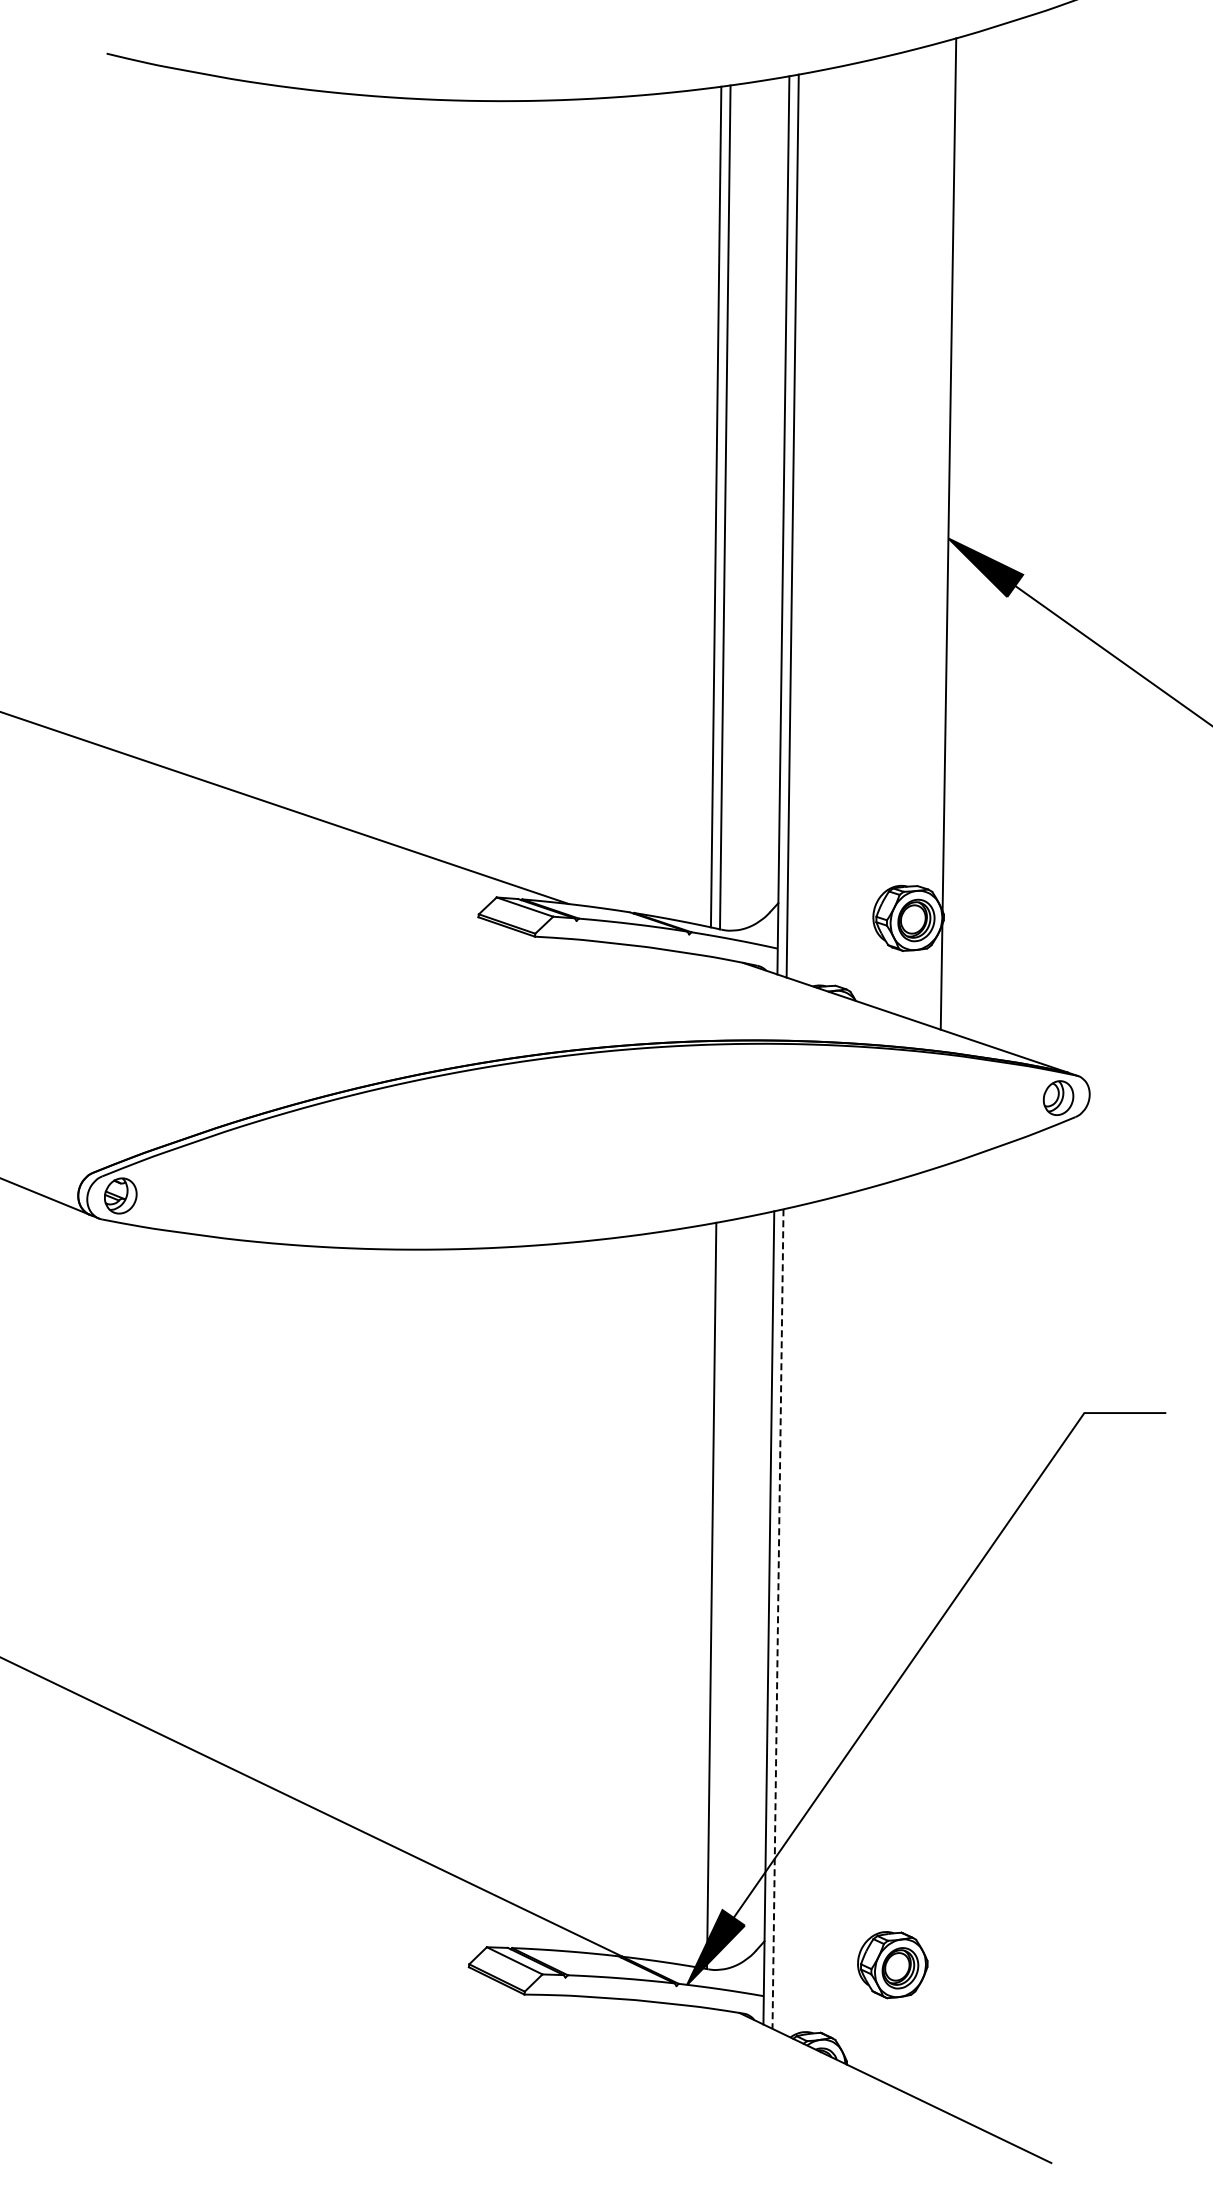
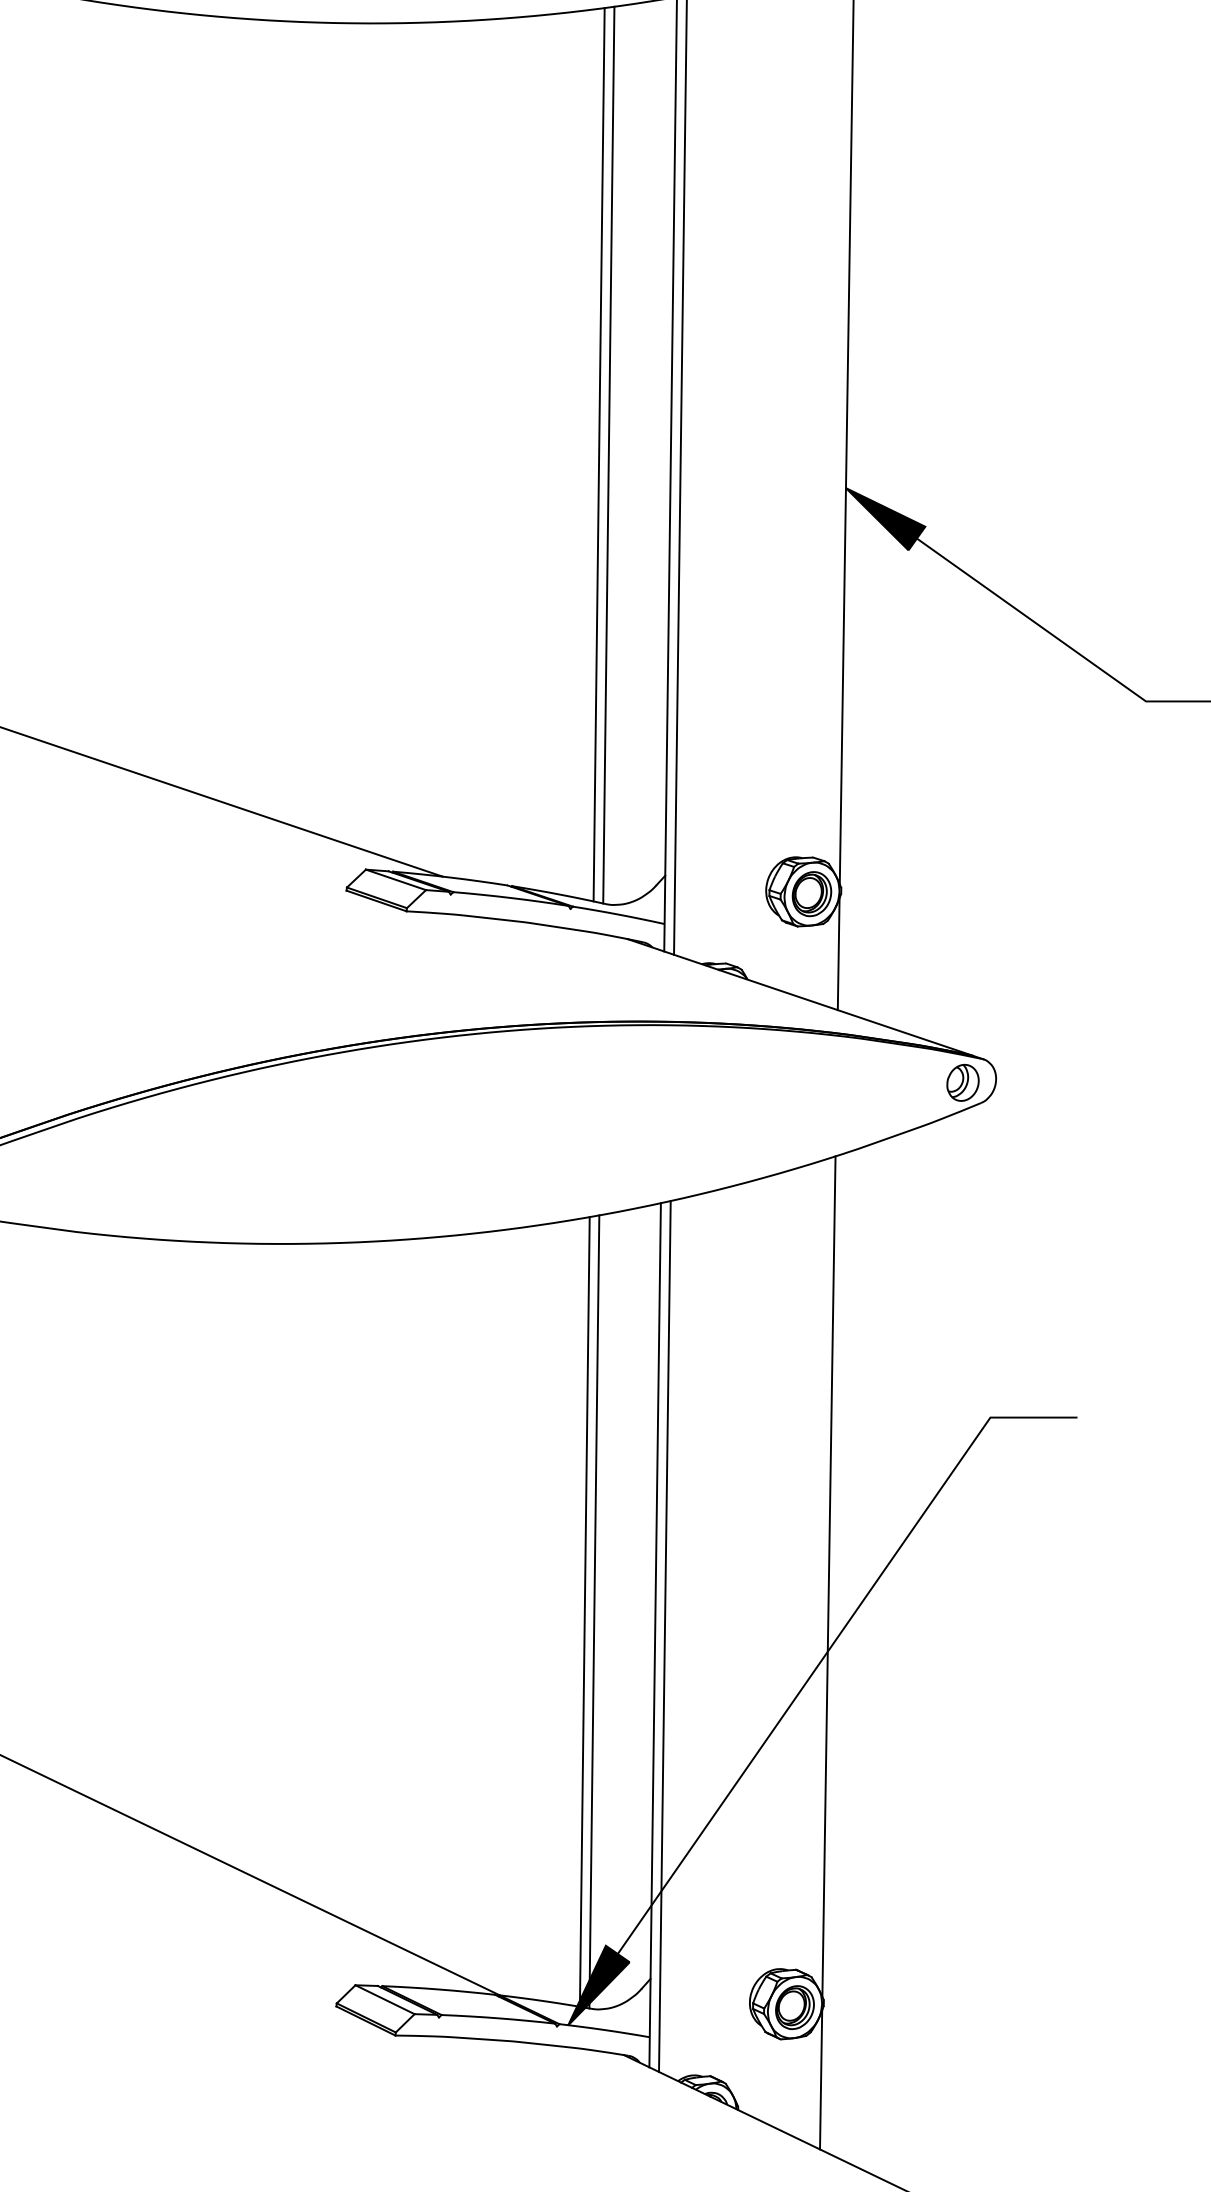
line: (932, 1562) -> (829, 1576), added
line: (702, 1595) -> (584, 1611), added
line: (778, 1619) -> (665, 1636), dashed -> solid
line: (925, 2035) -> (821, 2079), added

